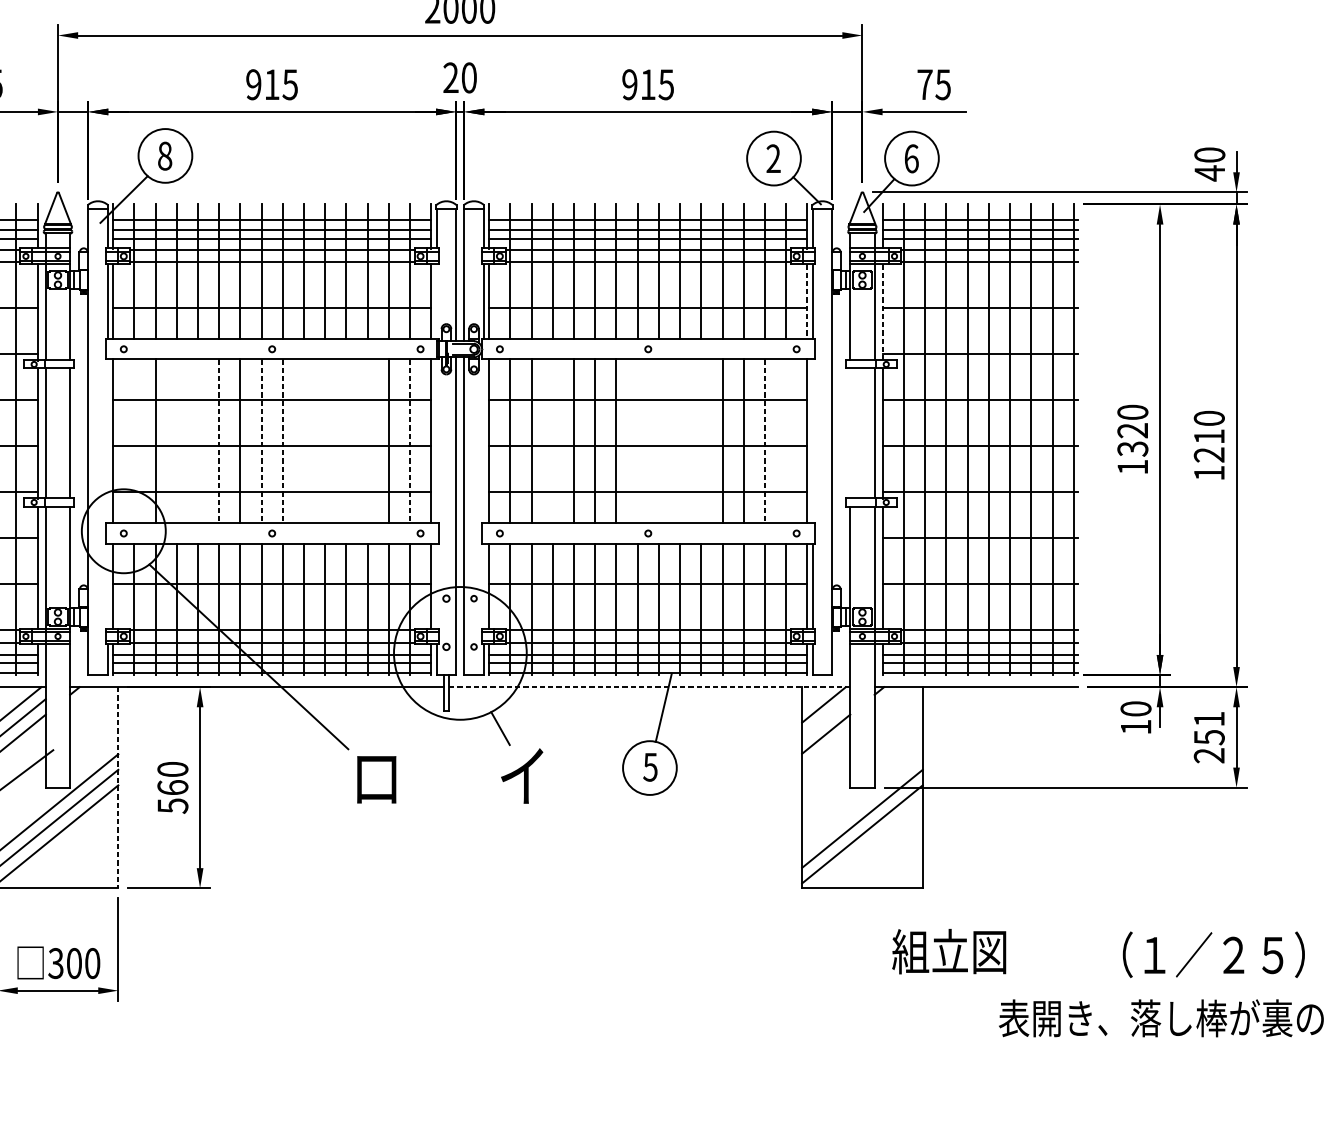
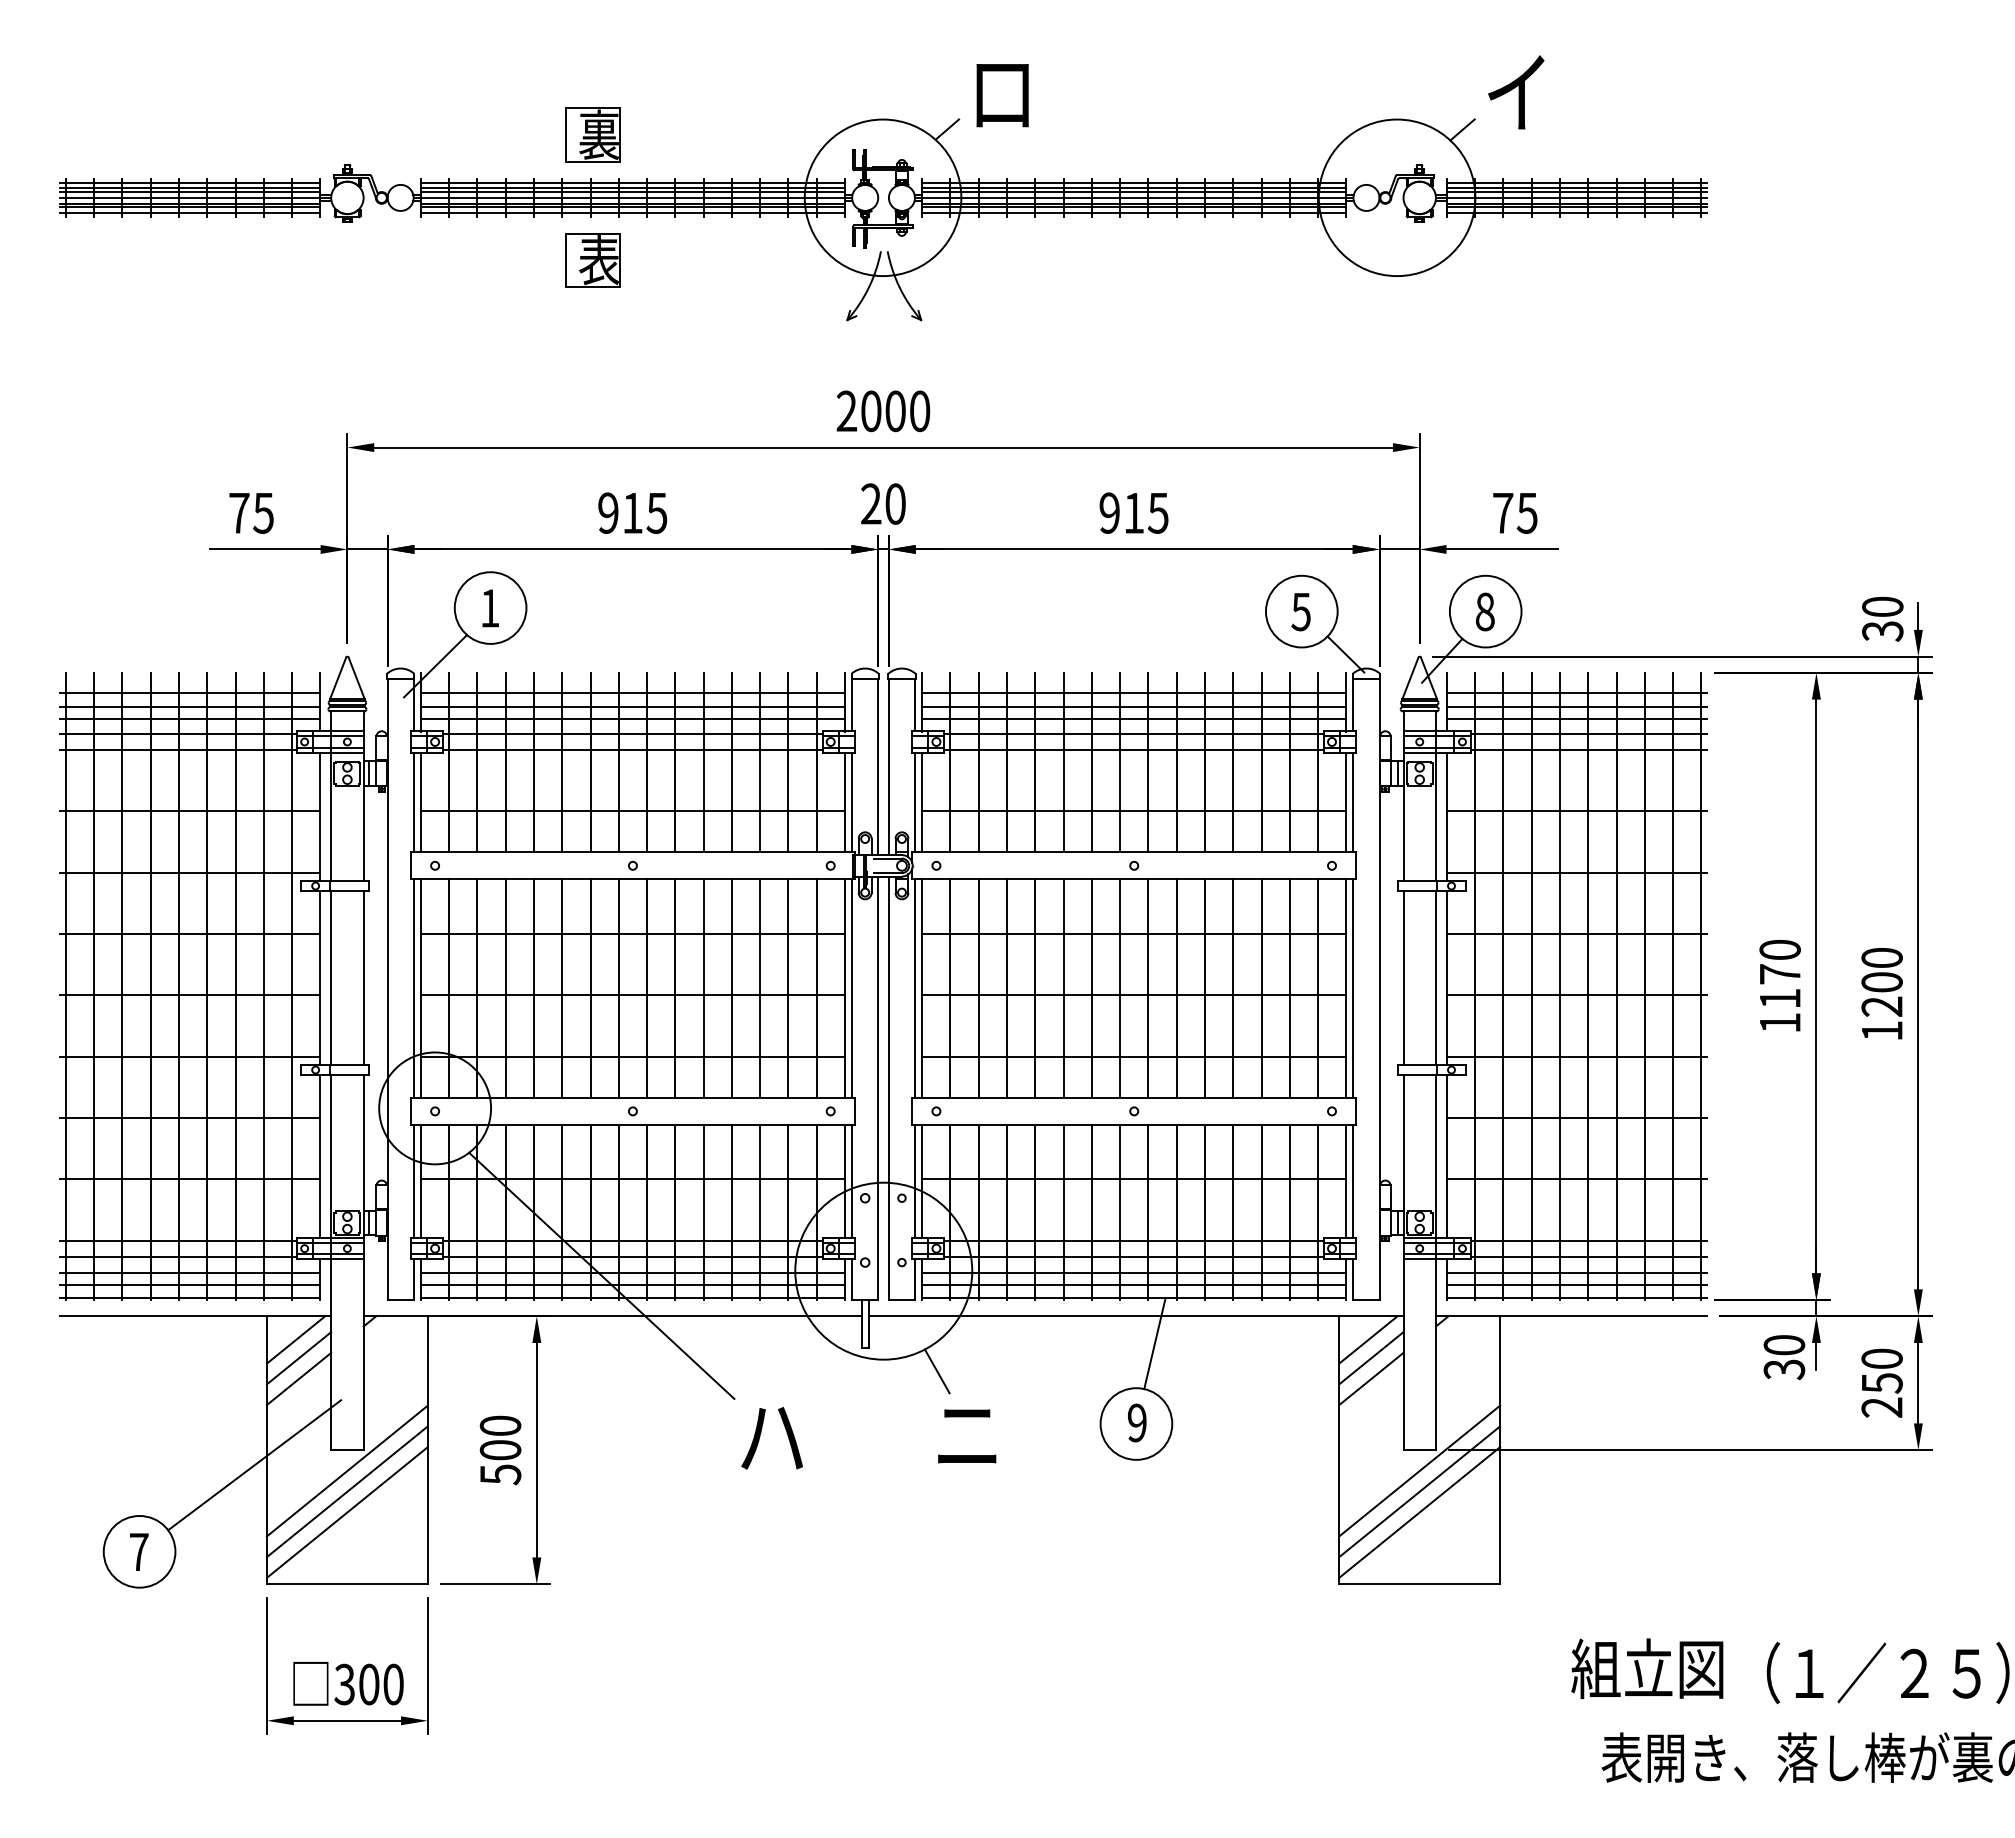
text: (164, 156) -> (489, 608), 8 -> 1
text: (773, 158) -> (1300, 611), 2 -> 5
text: (911, 158) -> (1484, 611), 6 -> 8
text: (1209, 173) -> (1882, 631), 40 -> 30
line: (436, 301) -> (852, 802), added
line: (807, 301) -> (1346, 802), dashed -> solid
line: (882, 313) -> (1446, 817), dashed -> solid
line: (850, 433) -> (1403, 977), added
text: (1208, 436) -> (1881, 982), 1210 -> 1200
text: (1132, 439) -> (1779, 986), 1320 -> 1170
line: (107, 441) -> (413, 988), added
line: (134, 441) -> (449, 988), added
line: (176, 441) -> (505, 988), added
line: (197, 441) -> (533, 988), added
line: (304, 441) -> (675, 988), added
line: (325, 441) -> (703, 988), added
line: (346, 441) -> (731, 988), added
line: (367, 441) -> (760, 988), added
line: (436, 441) -> (852, 988), added
line: (484, 441) -> (915, 988), added
line: (552, 441) -> (1006, 988), added
line: (637, 441) -> (1120, 988), added
line: (658, 441) -> (1148, 988), added
line: (679, 441) -> (1176, 988), added
line: (700, 441) -> (1204, 988), added
line: (786, 441) -> (1318, 988), added
line: (812, 441) -> (1353, 988), added
line: (219, 442) -> (562, 989), dashed -> solid
line: (261, 442) -> (618, 989), dashed -> solid
line: (283, 442) -> (647, 989), dashed -> solid
line: (409, 442) -> (816, 989), dashed -> solid
line: (764, 442) -> (1289, 989), dashed -> solid
line: (107, 586) -> (413, 1181), added
line: (436, 586) -> (852, 1181), added
line: (484, 586) -> (915, 1181), added
line: (649, 687) -> (1136, 1316), dashed -> solid
line: (826, 718) -> (1371, 1358), added
text: (1208, 718) -> (1881, 1358), 251 -> 250
text: (1136, 727) -> (1784, 1369), 10 -> 30
text: (649, 766) -> (1136, 1422), 5 -> 9
text: (523, 775) -> (967, 1434), イ -> ニ
text: (376, 779) -> (771, 1439), ロ -> ハ
line: (118, 787) -> (427, 1450), dashed -> solid
text: (172, 787) -> (500, 1450), 560 -> 500
line: (862, 802) -> (1419, 1470), added
text: (949, 951) -> (1647, 1668), moved

